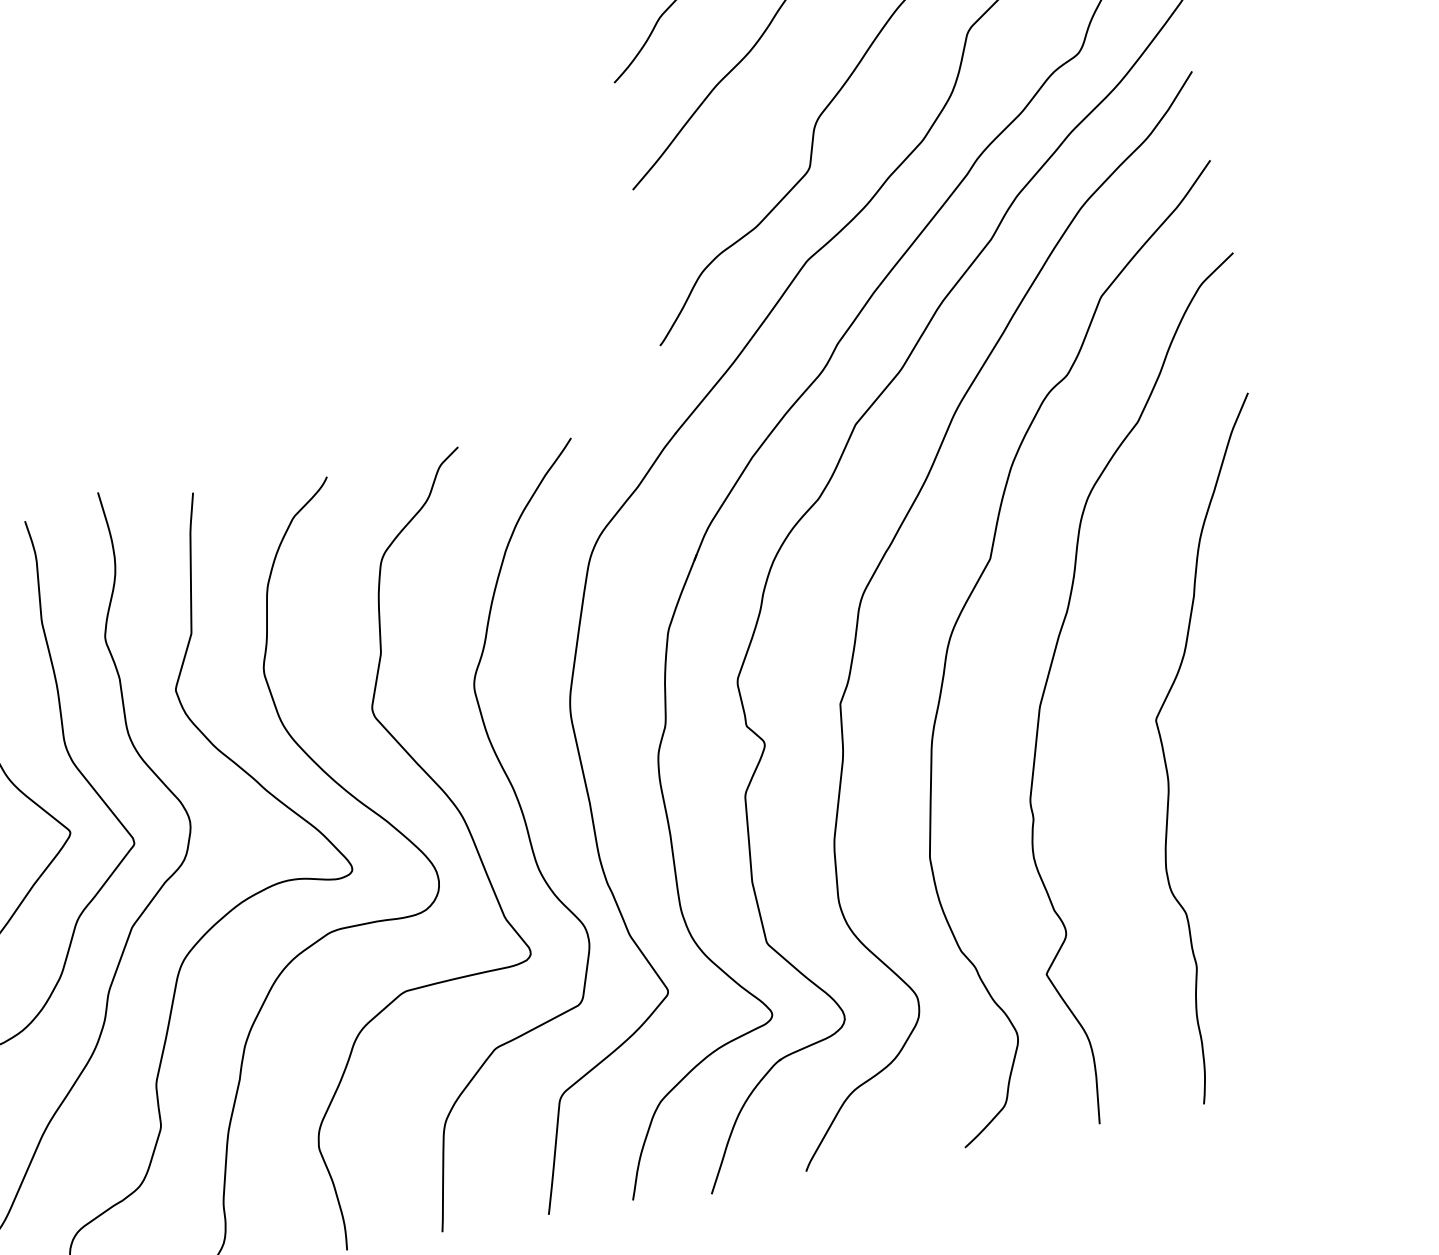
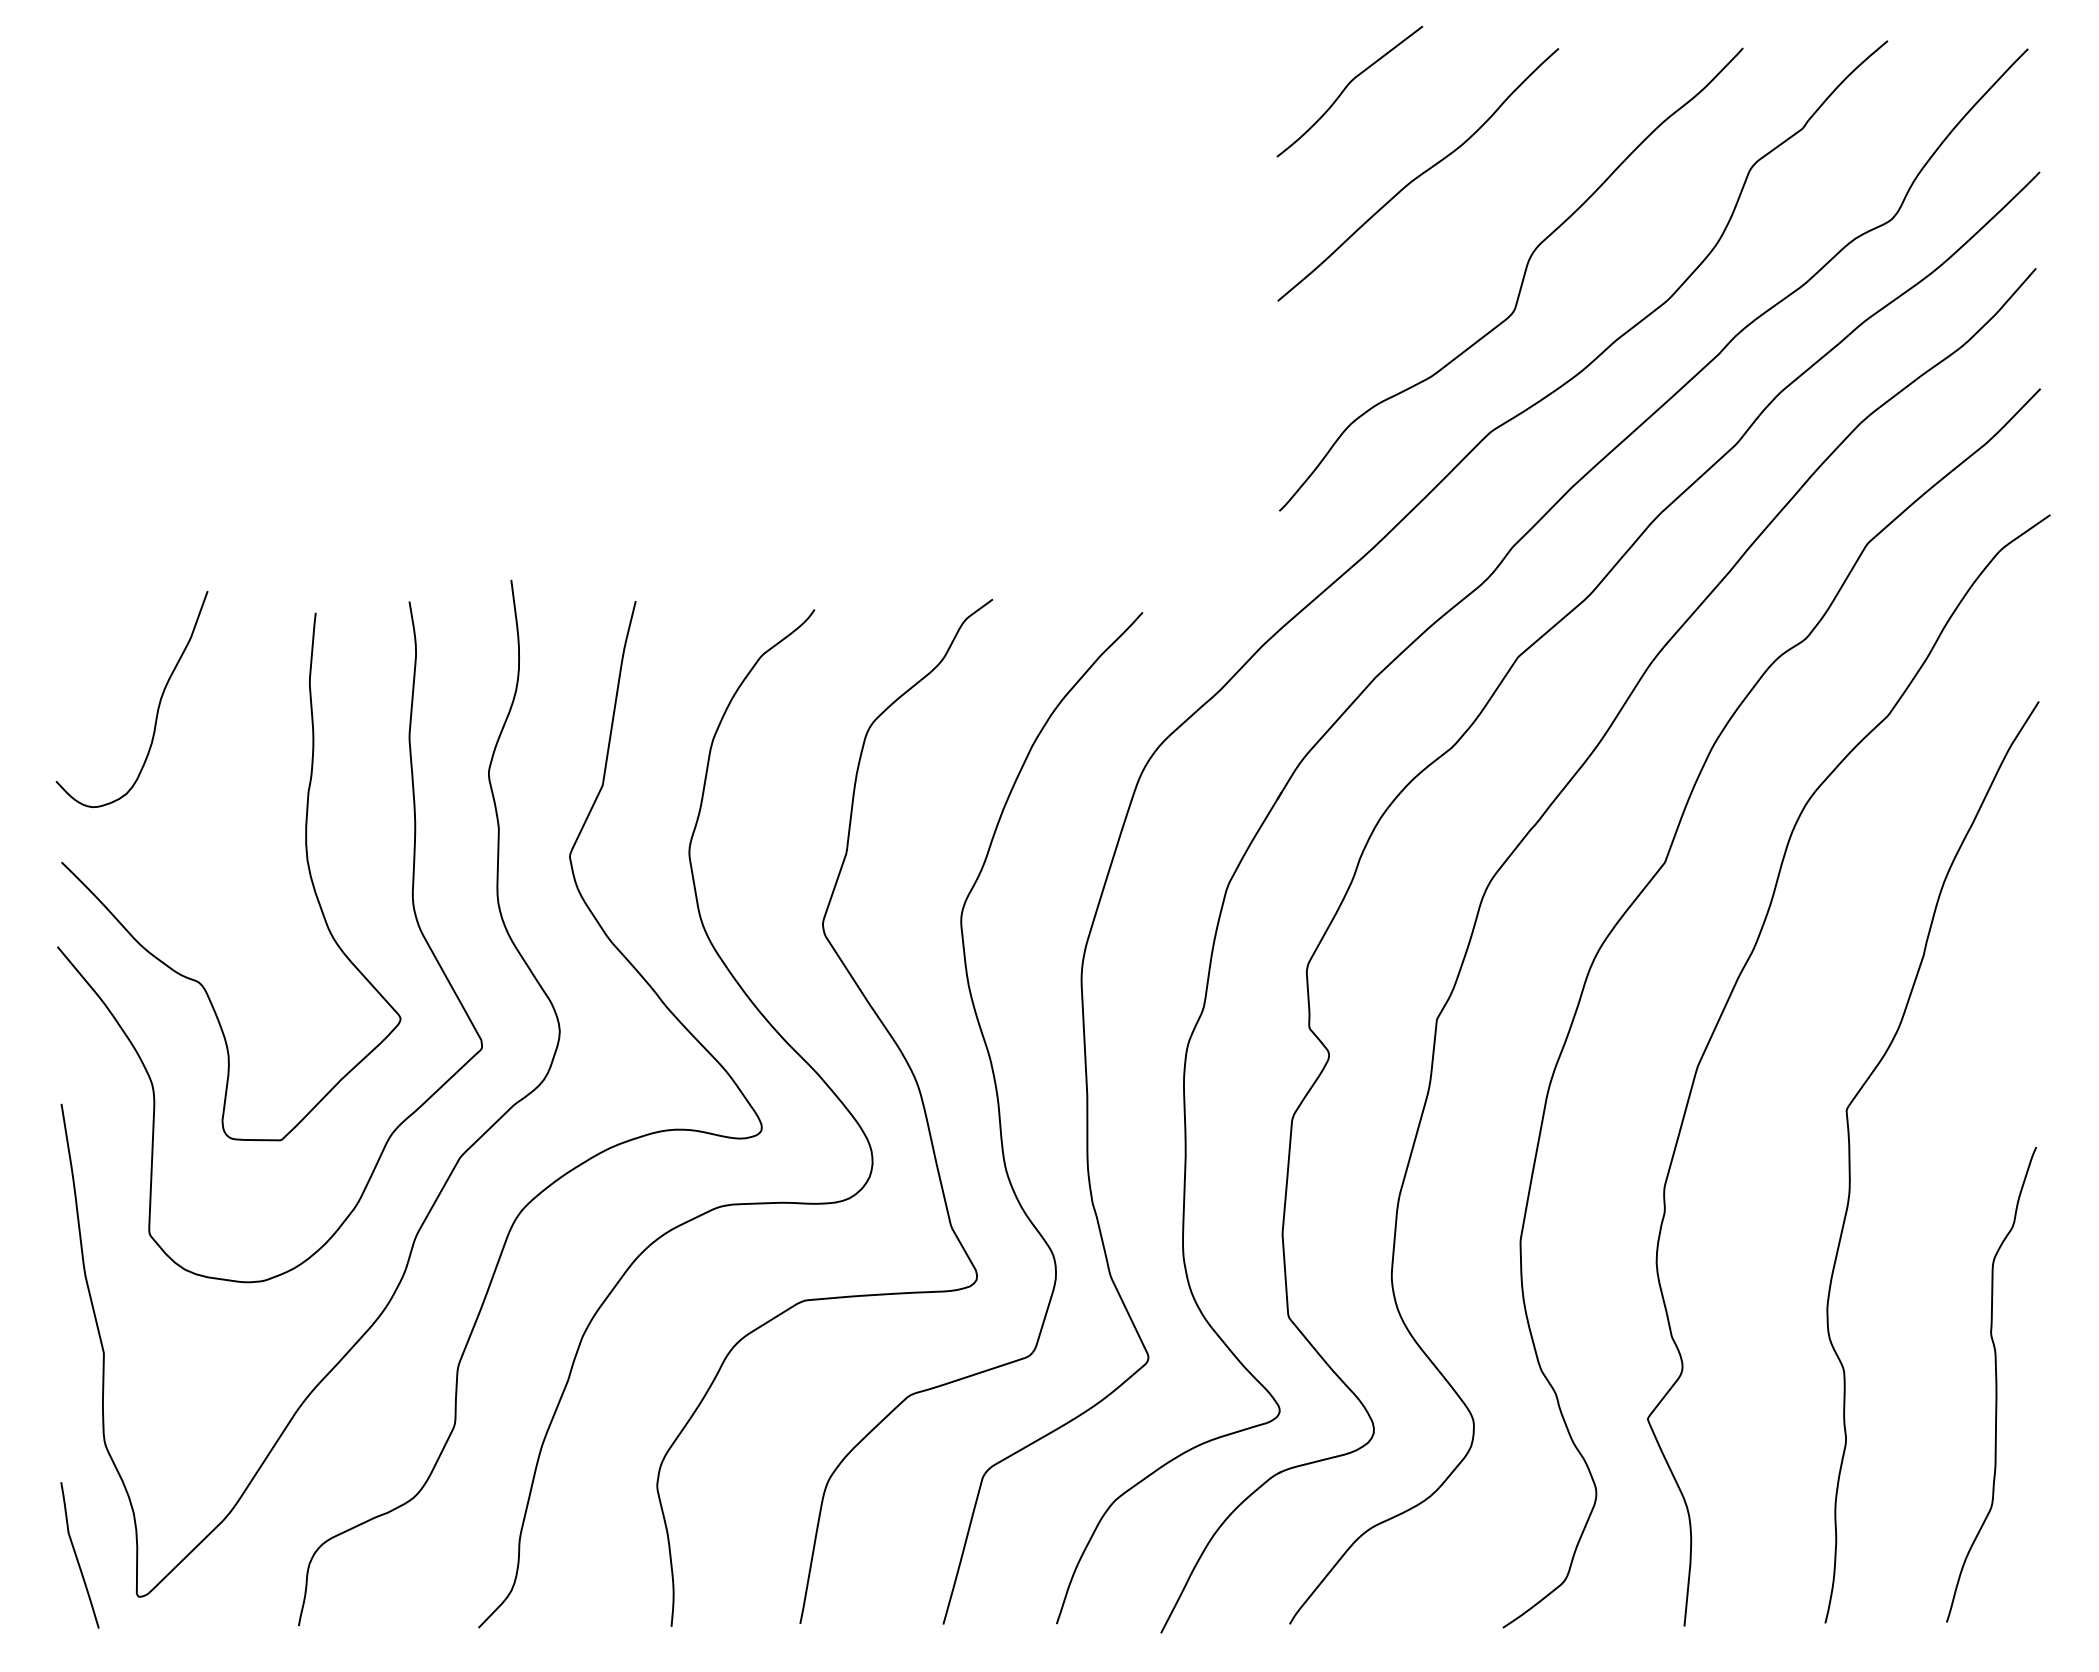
curve: (1300, 905) -> (1995, 1384), added

